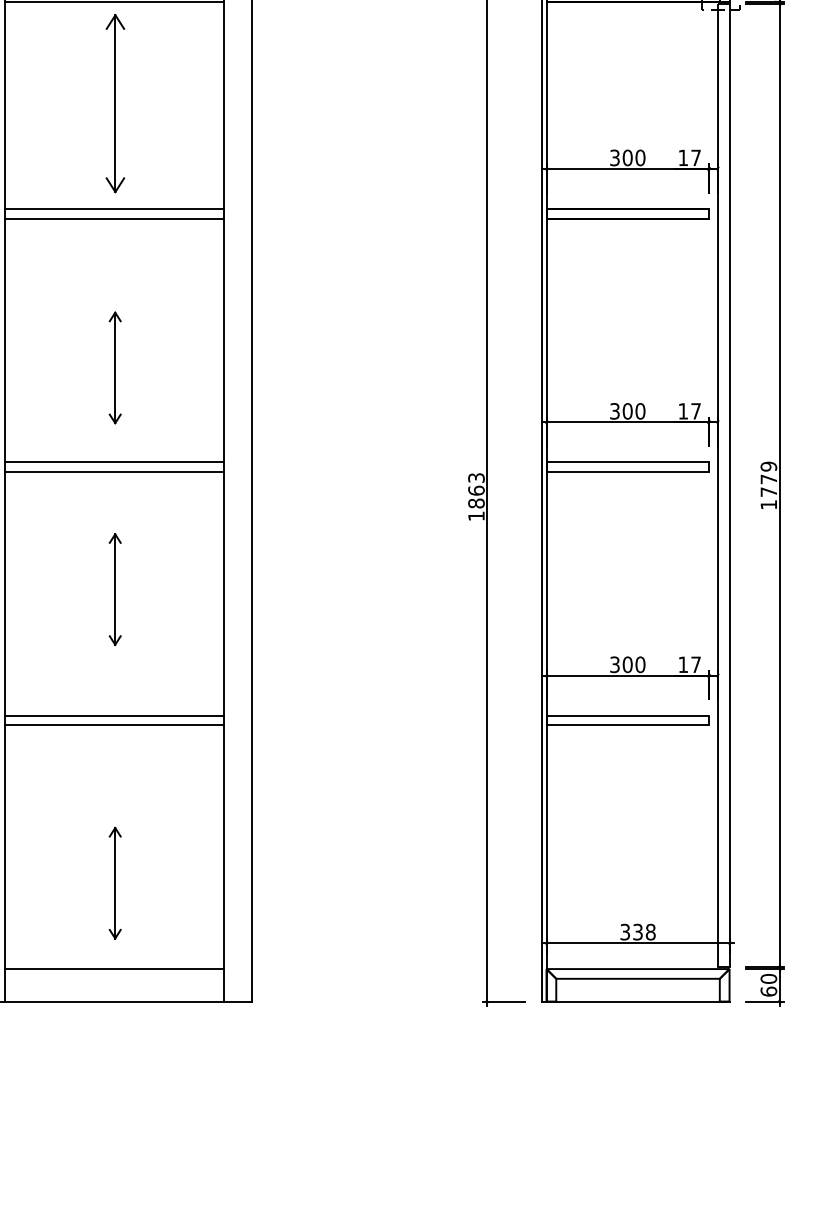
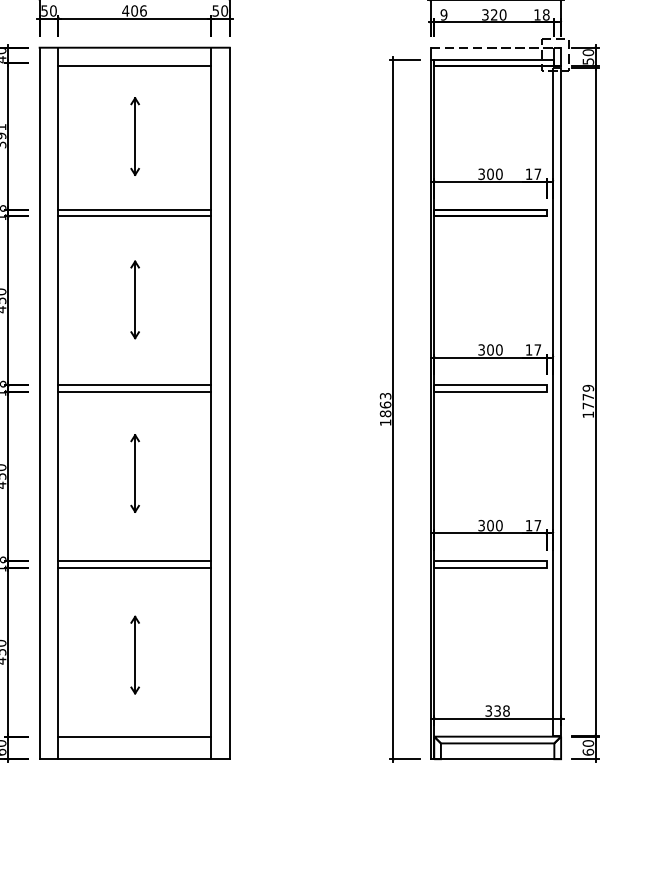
part: (114, 103) -> (134, 136), size x0.62
part: (114, 367) -> (134, 299), moved
part: (114, 882) -> (134, 654), moved

